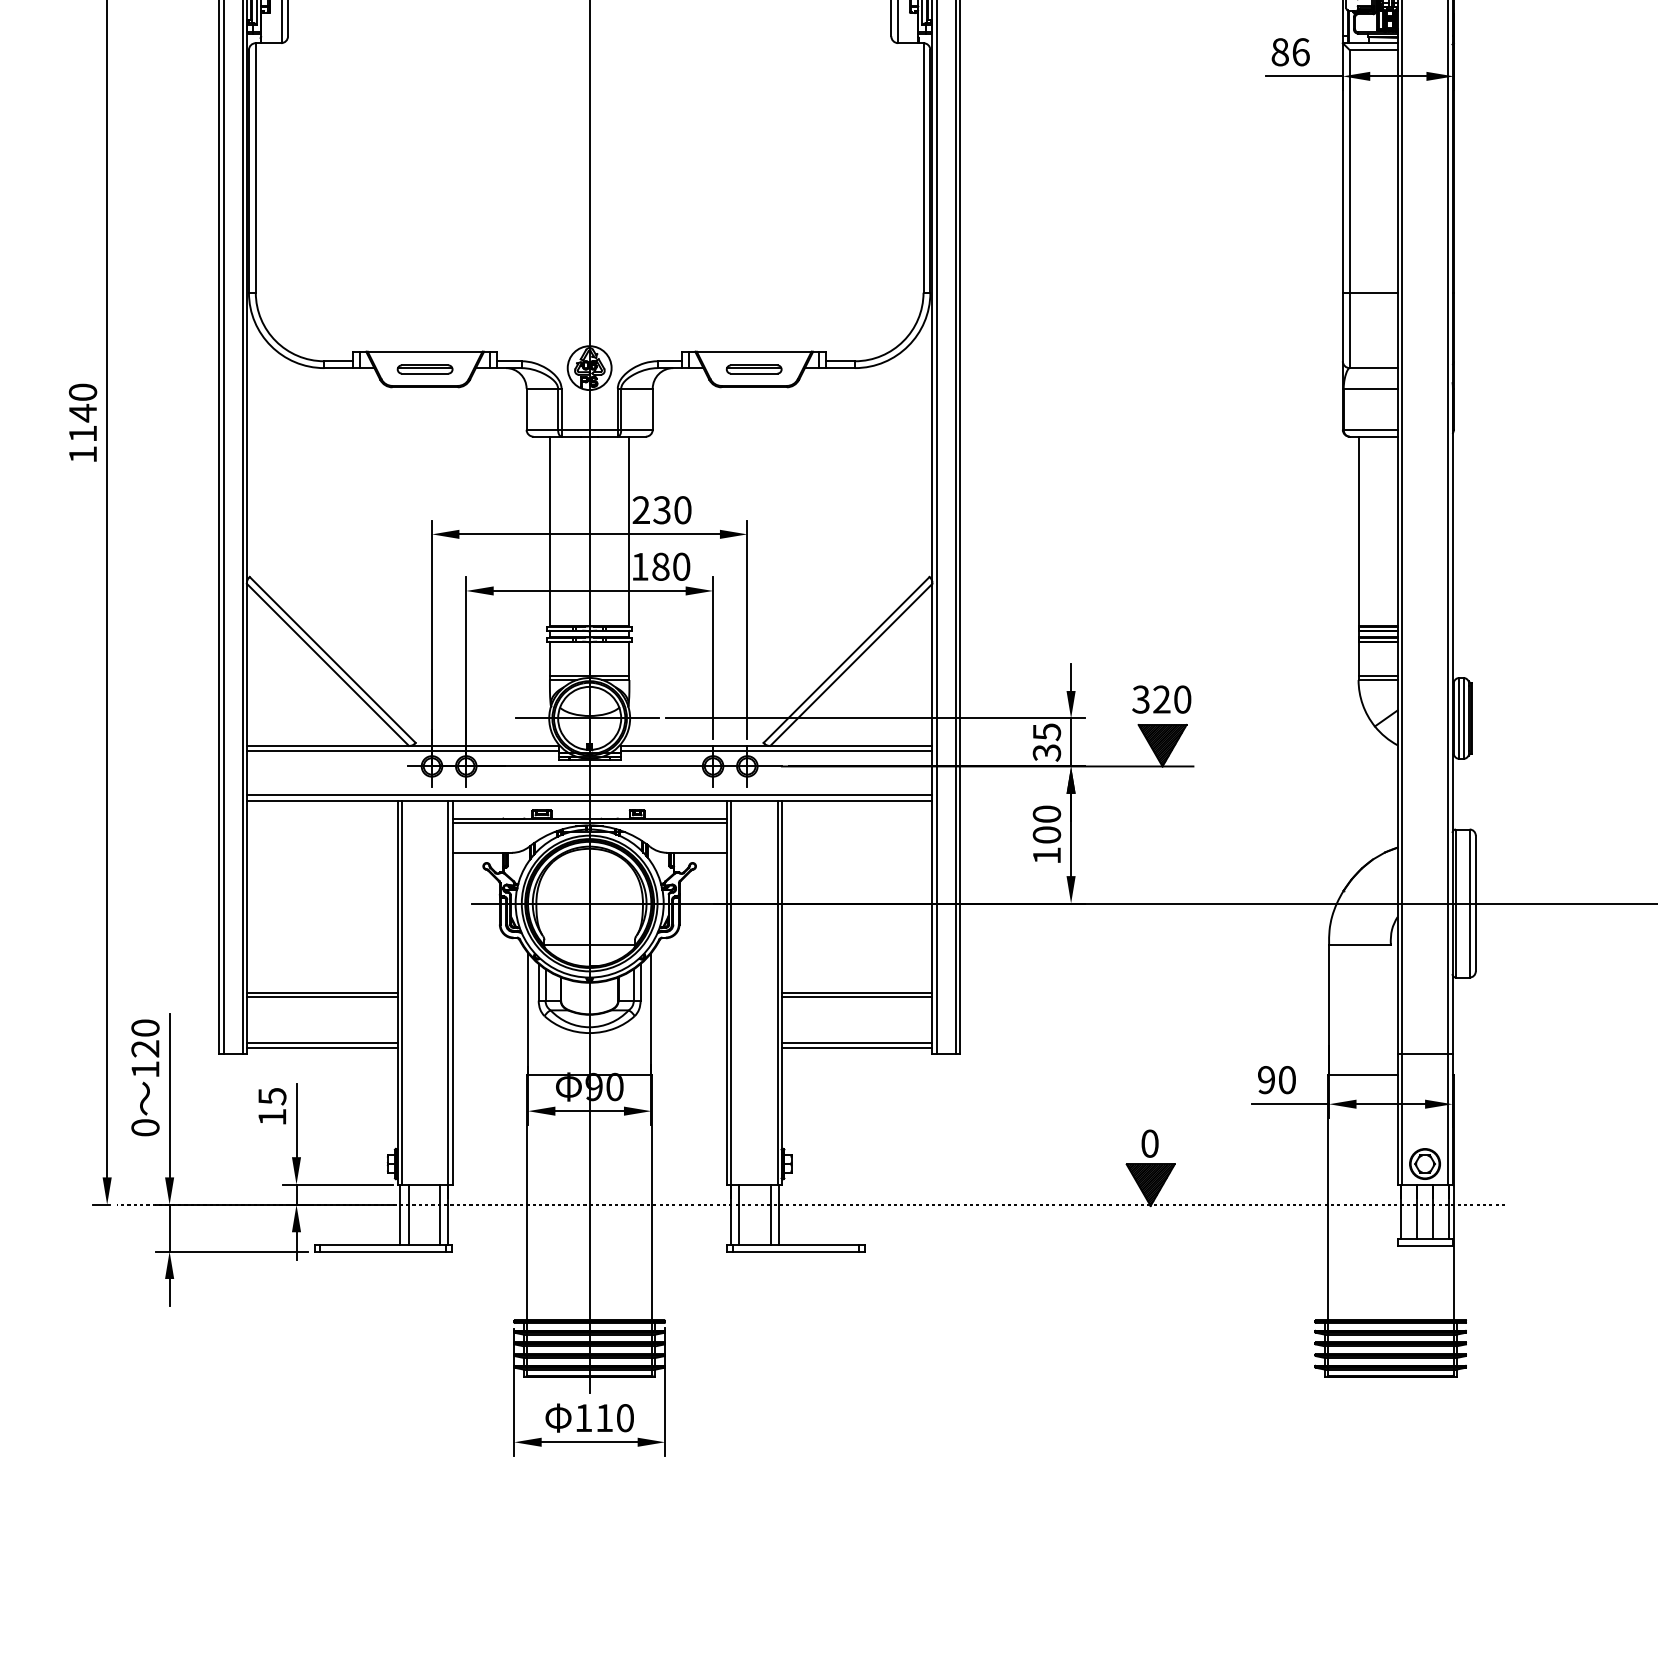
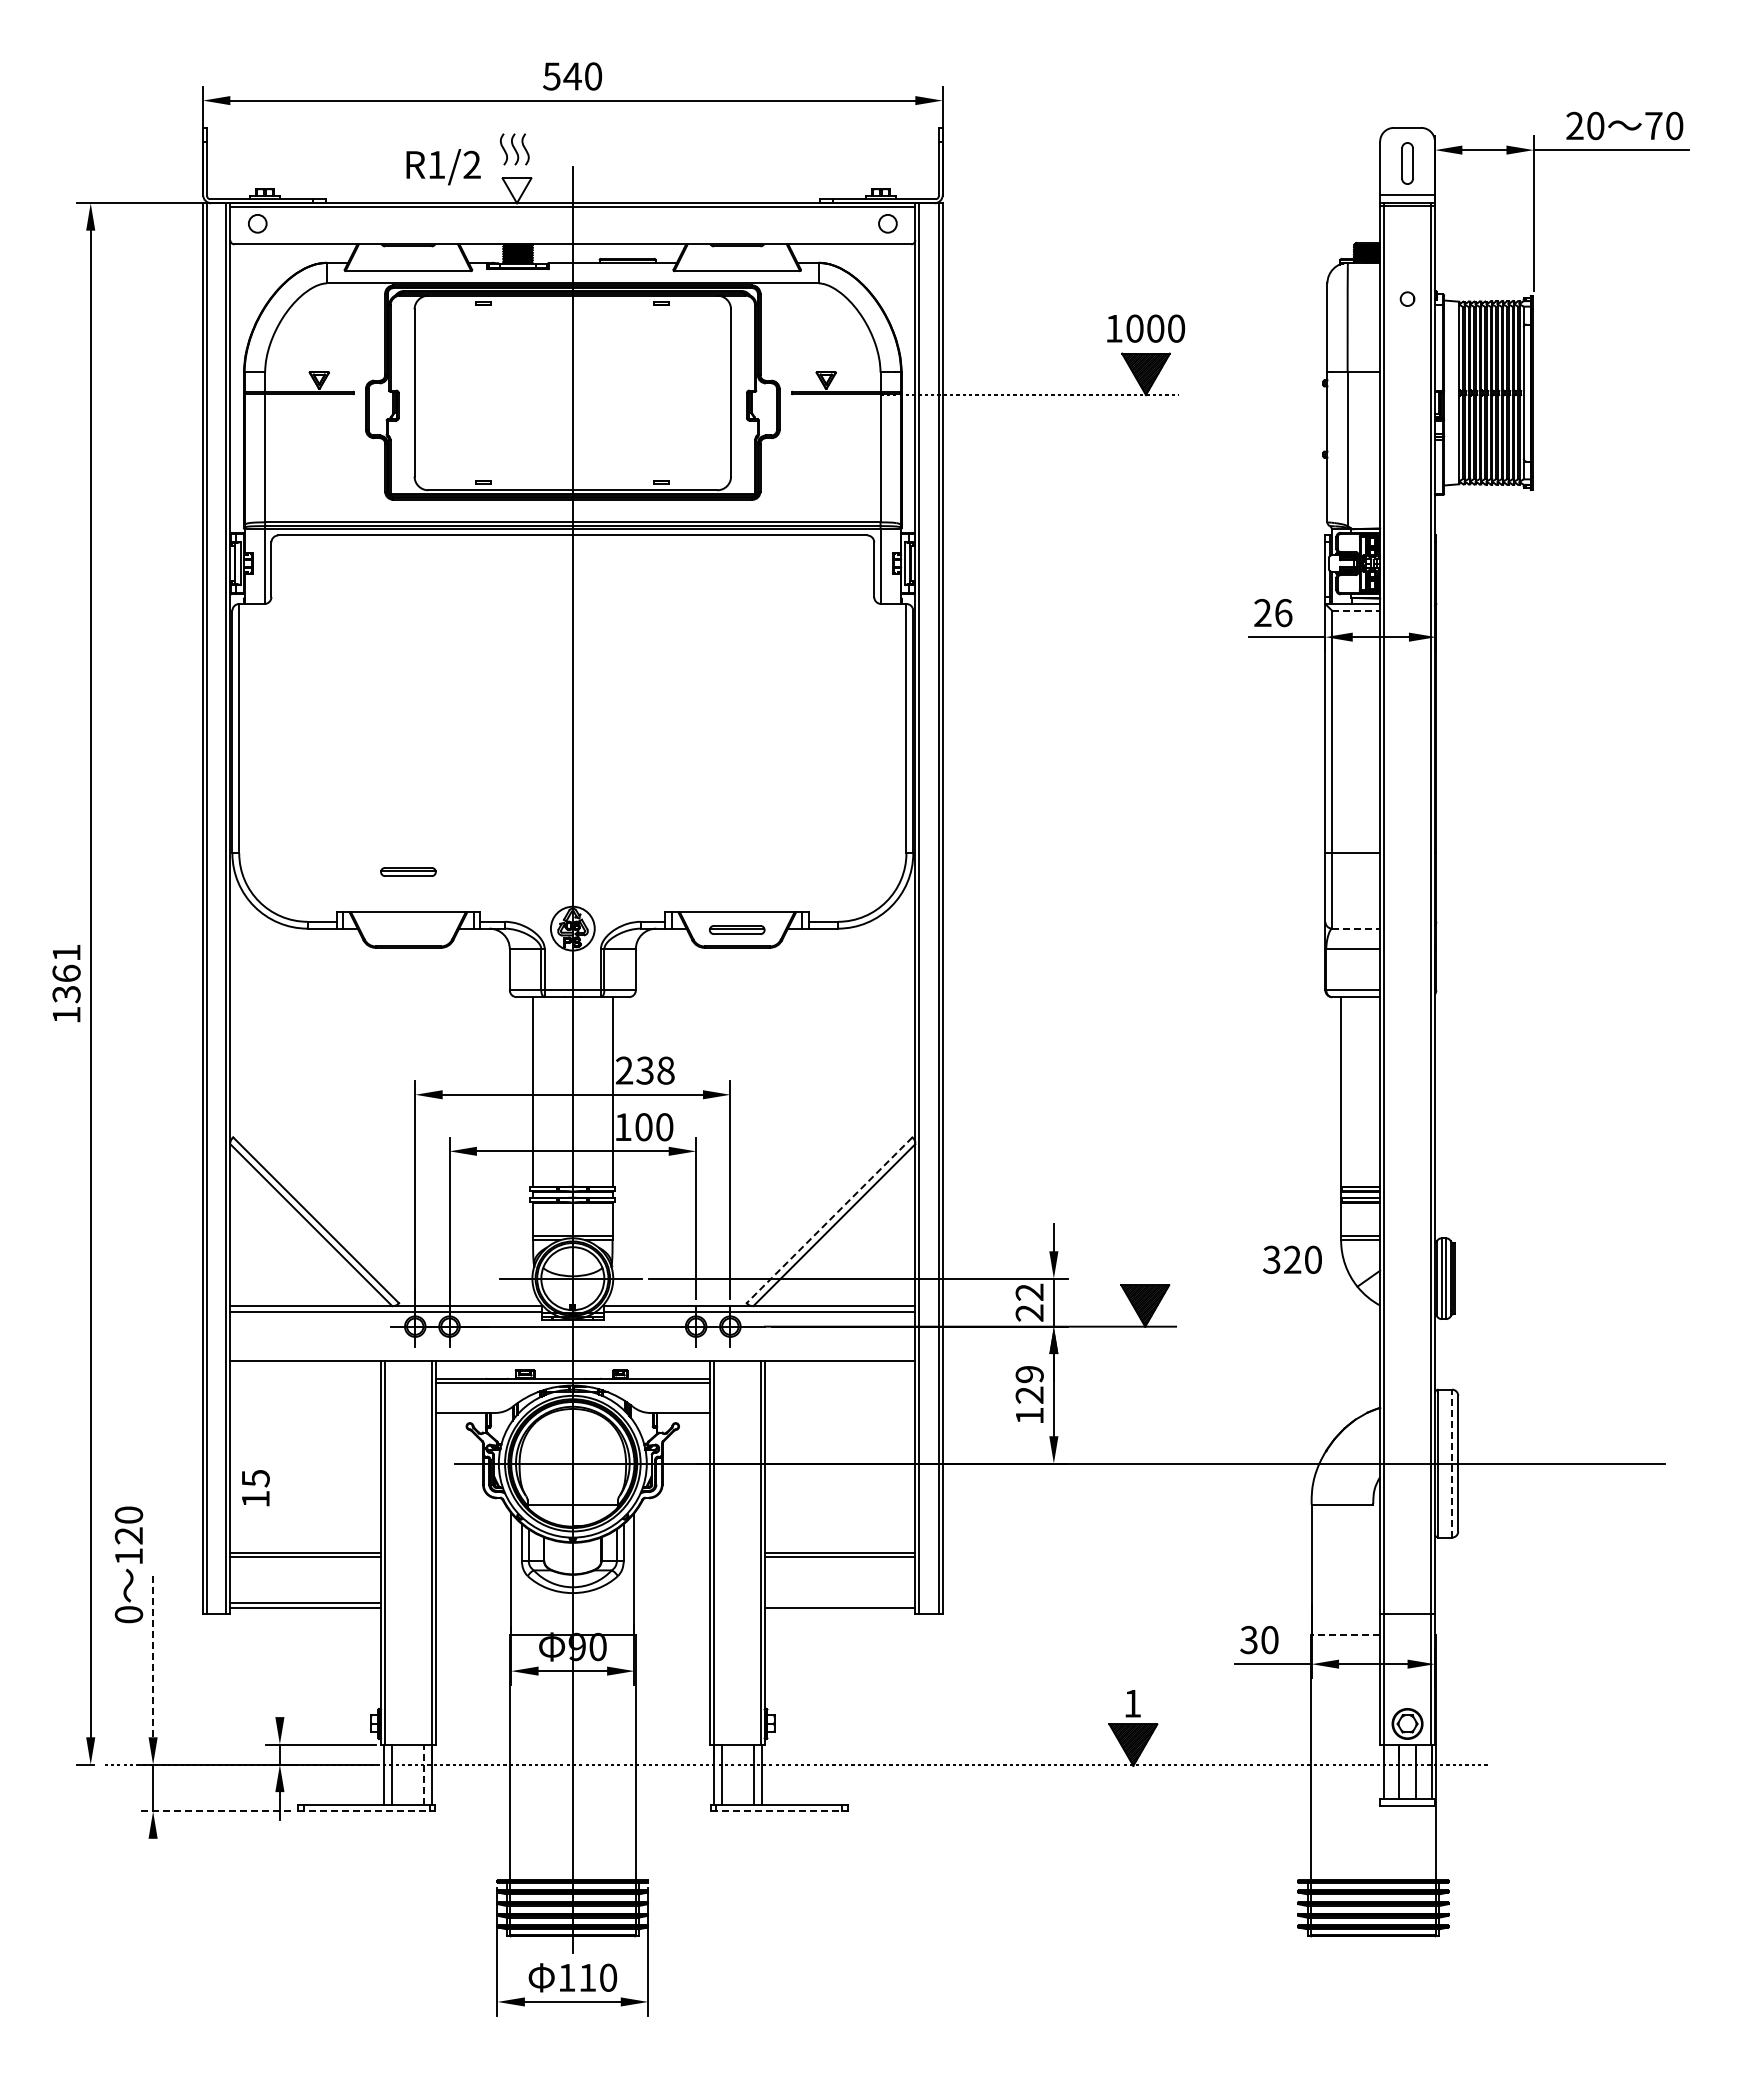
line: (1373, 49) -> (1356, 610), solid -> dashed
text: (1279, 51) -> (1262, 612), 86 -> 26
line: (1373, 367) -> (1356, 928), solid -> dashed
part: (425, 368) -> (408, 871), moved
text: (82, 412) -> (66, 973), 1140 -> 1361
text: (682, 510) -> (665, 1070), 230 -> 238
text: (660, 567) -> (643, 1127), 180 -> 100
line: (846, 660) -> (829, 1220), solid -> dashed
text: (1161, 699) -> (1292, 1259), moved
text: (1046, 742) -> (1029, 1302), 35 -> 22
line: (589, 795) -> (572, 1355), removed
text: (1046, 824) -> (1029, 1384), 100 -> 129
line: (1470, 903) -> (1452, 1463), solid -> dashed
line: (856, 1043) -> (839, 1603), removed
line: (1362, 1074) -> (1345, 1634), solid -> dashed
text: (144, 1077) -> (128, 1564), moved
text: (1265, 1080) -> (1248, 1640), 90 -> 30
line: (170, 1095) -> (153, 1655), solid -> dashed
text: (272, 1106) -> (255, 1488), moved
line: (296, 1120) -> (279, 1680), removed
text: (1149, 1143) -> (1132, 1703), 0 -> 1
line: (440, 1214) -> (423, 1774), solid -> dashed
line: (232, 1251) -> (215, 1811), solid -> dashed
line: (384, 1251) -> (367, 1811), solid -> dashed
line: (796, 1251) -> (779, 1811), solid -> dashed
line: (170, 1292) -> (153, 1852), removed

